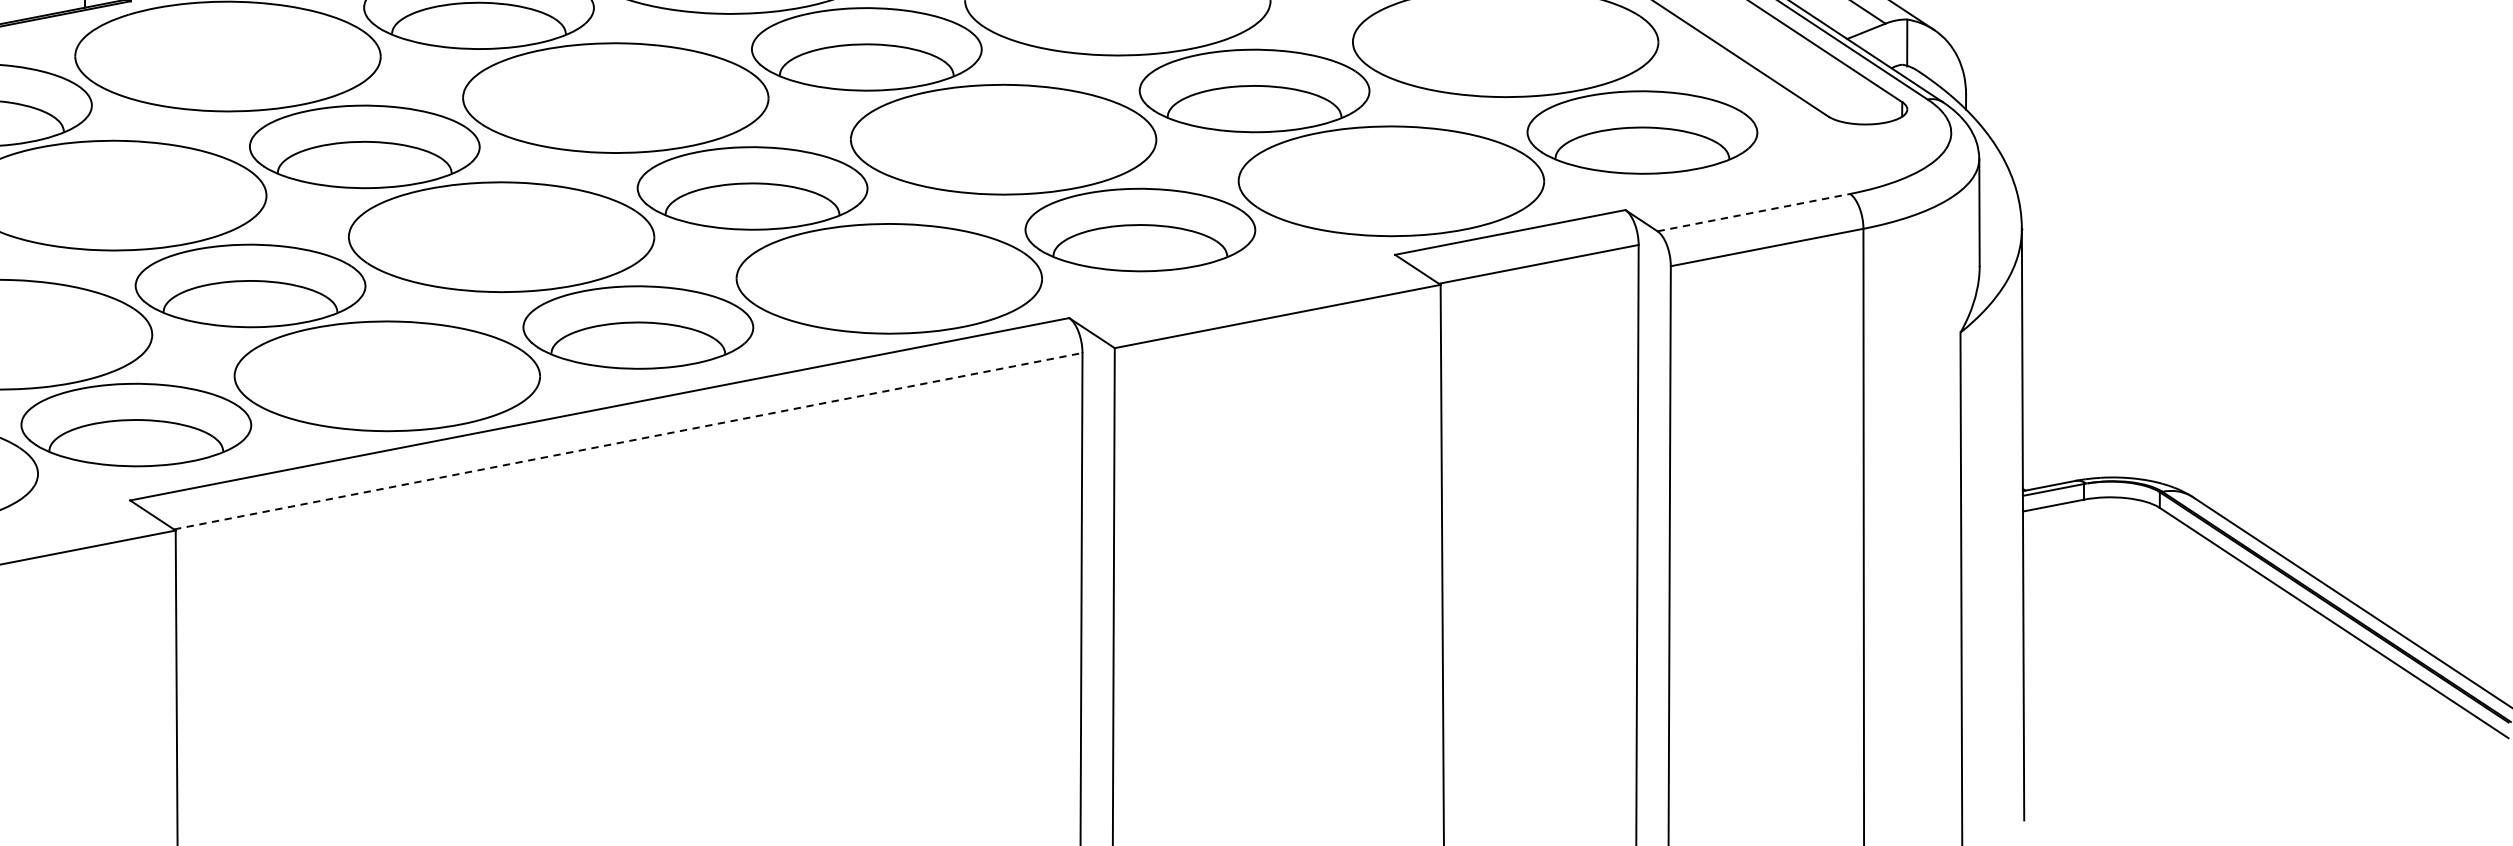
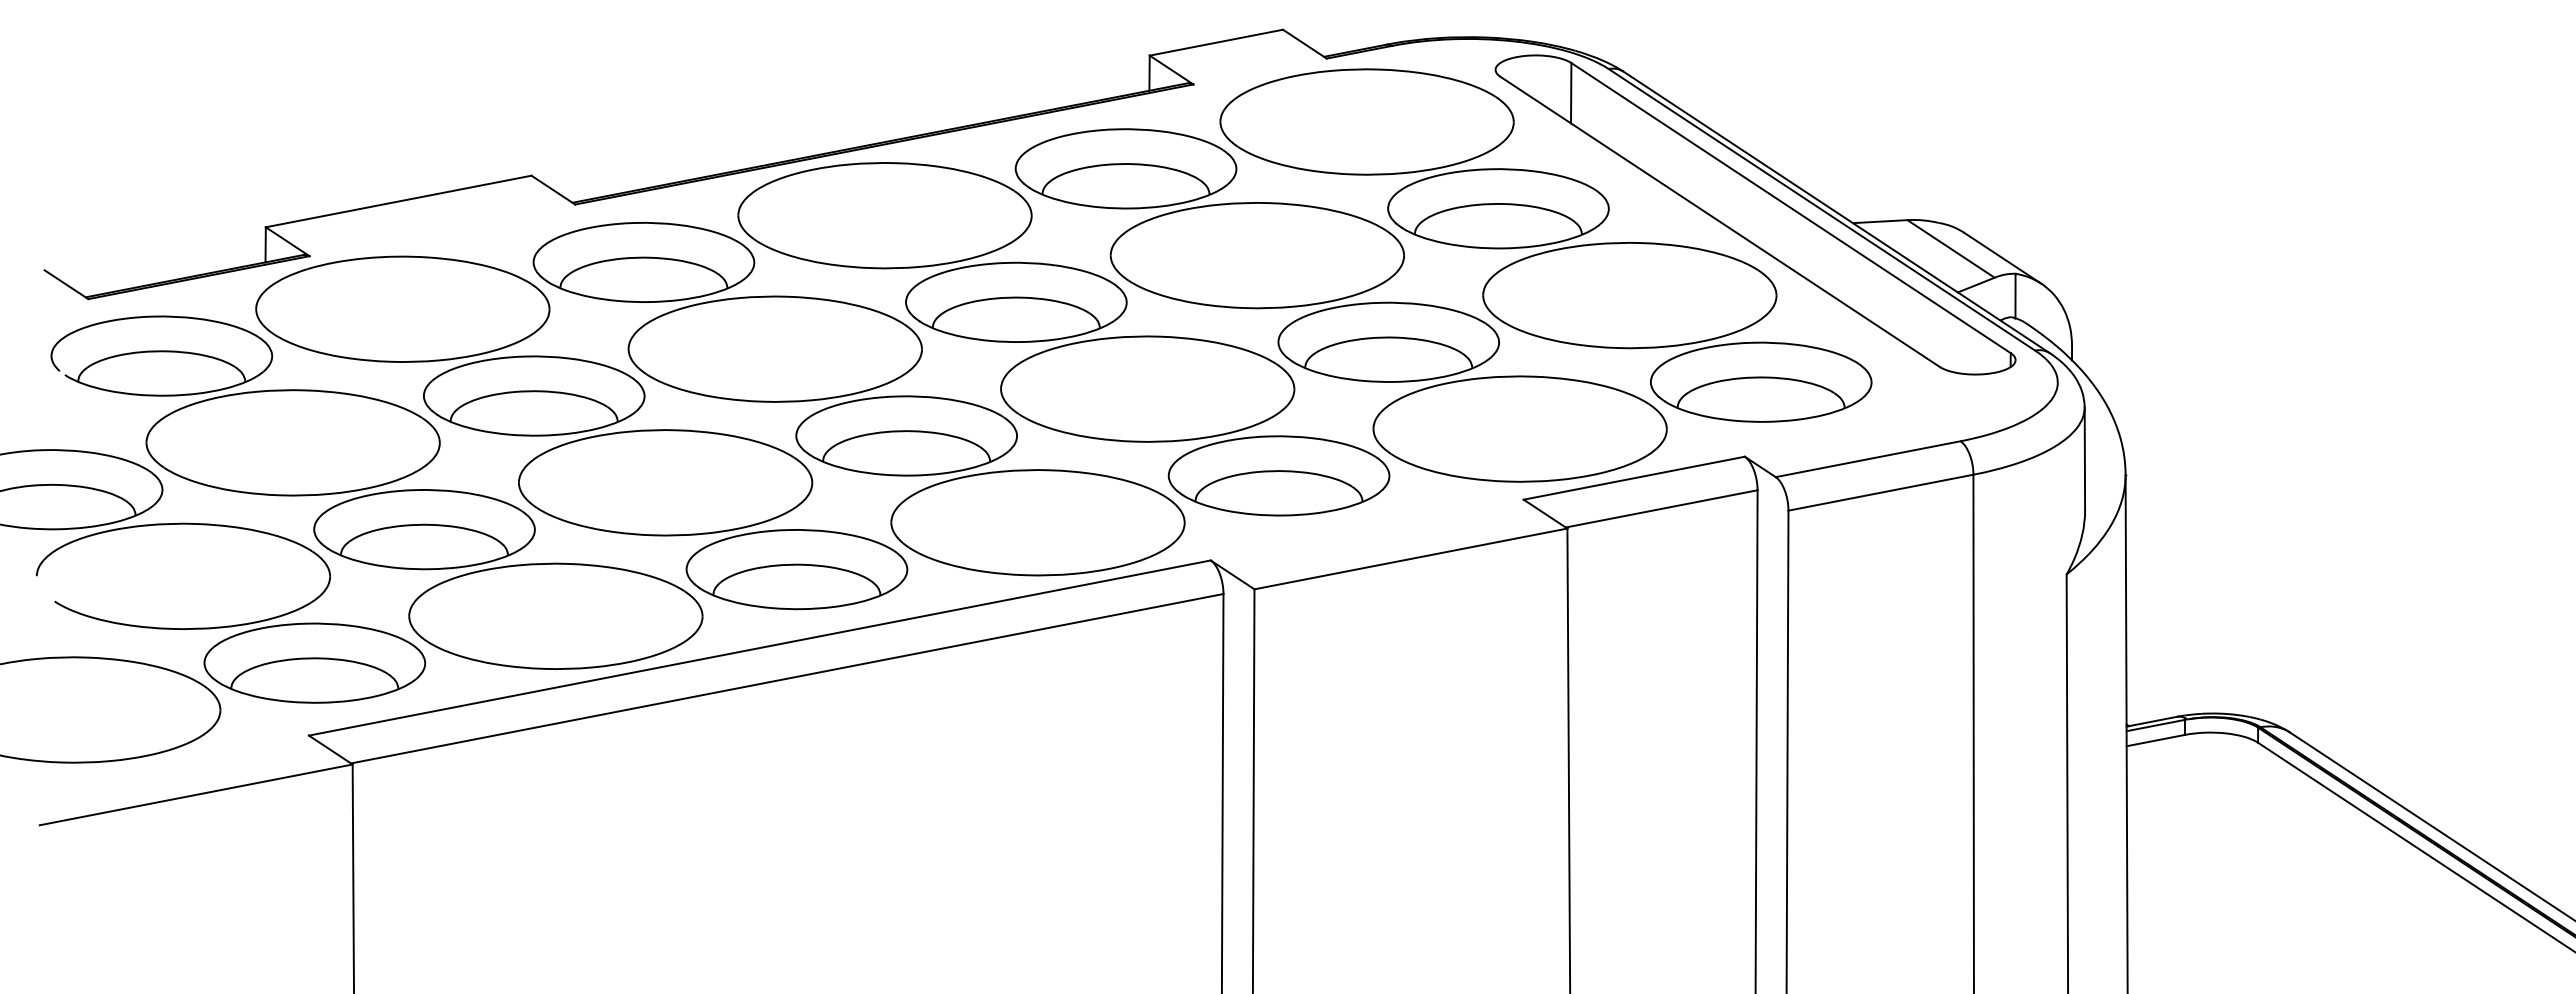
line: (1754, 212) -> (1868, 459), dashed -> solid
line: (628, 441) -> (787, 678), dashed -> solid

